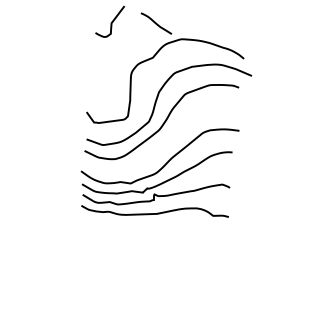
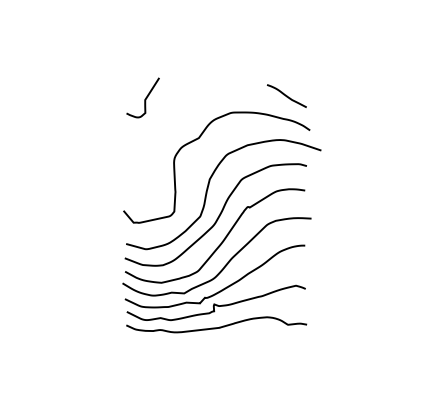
curve: (156, 23) -> (286, 95), moved
curve: (164, 143) -> (221, 241), added

